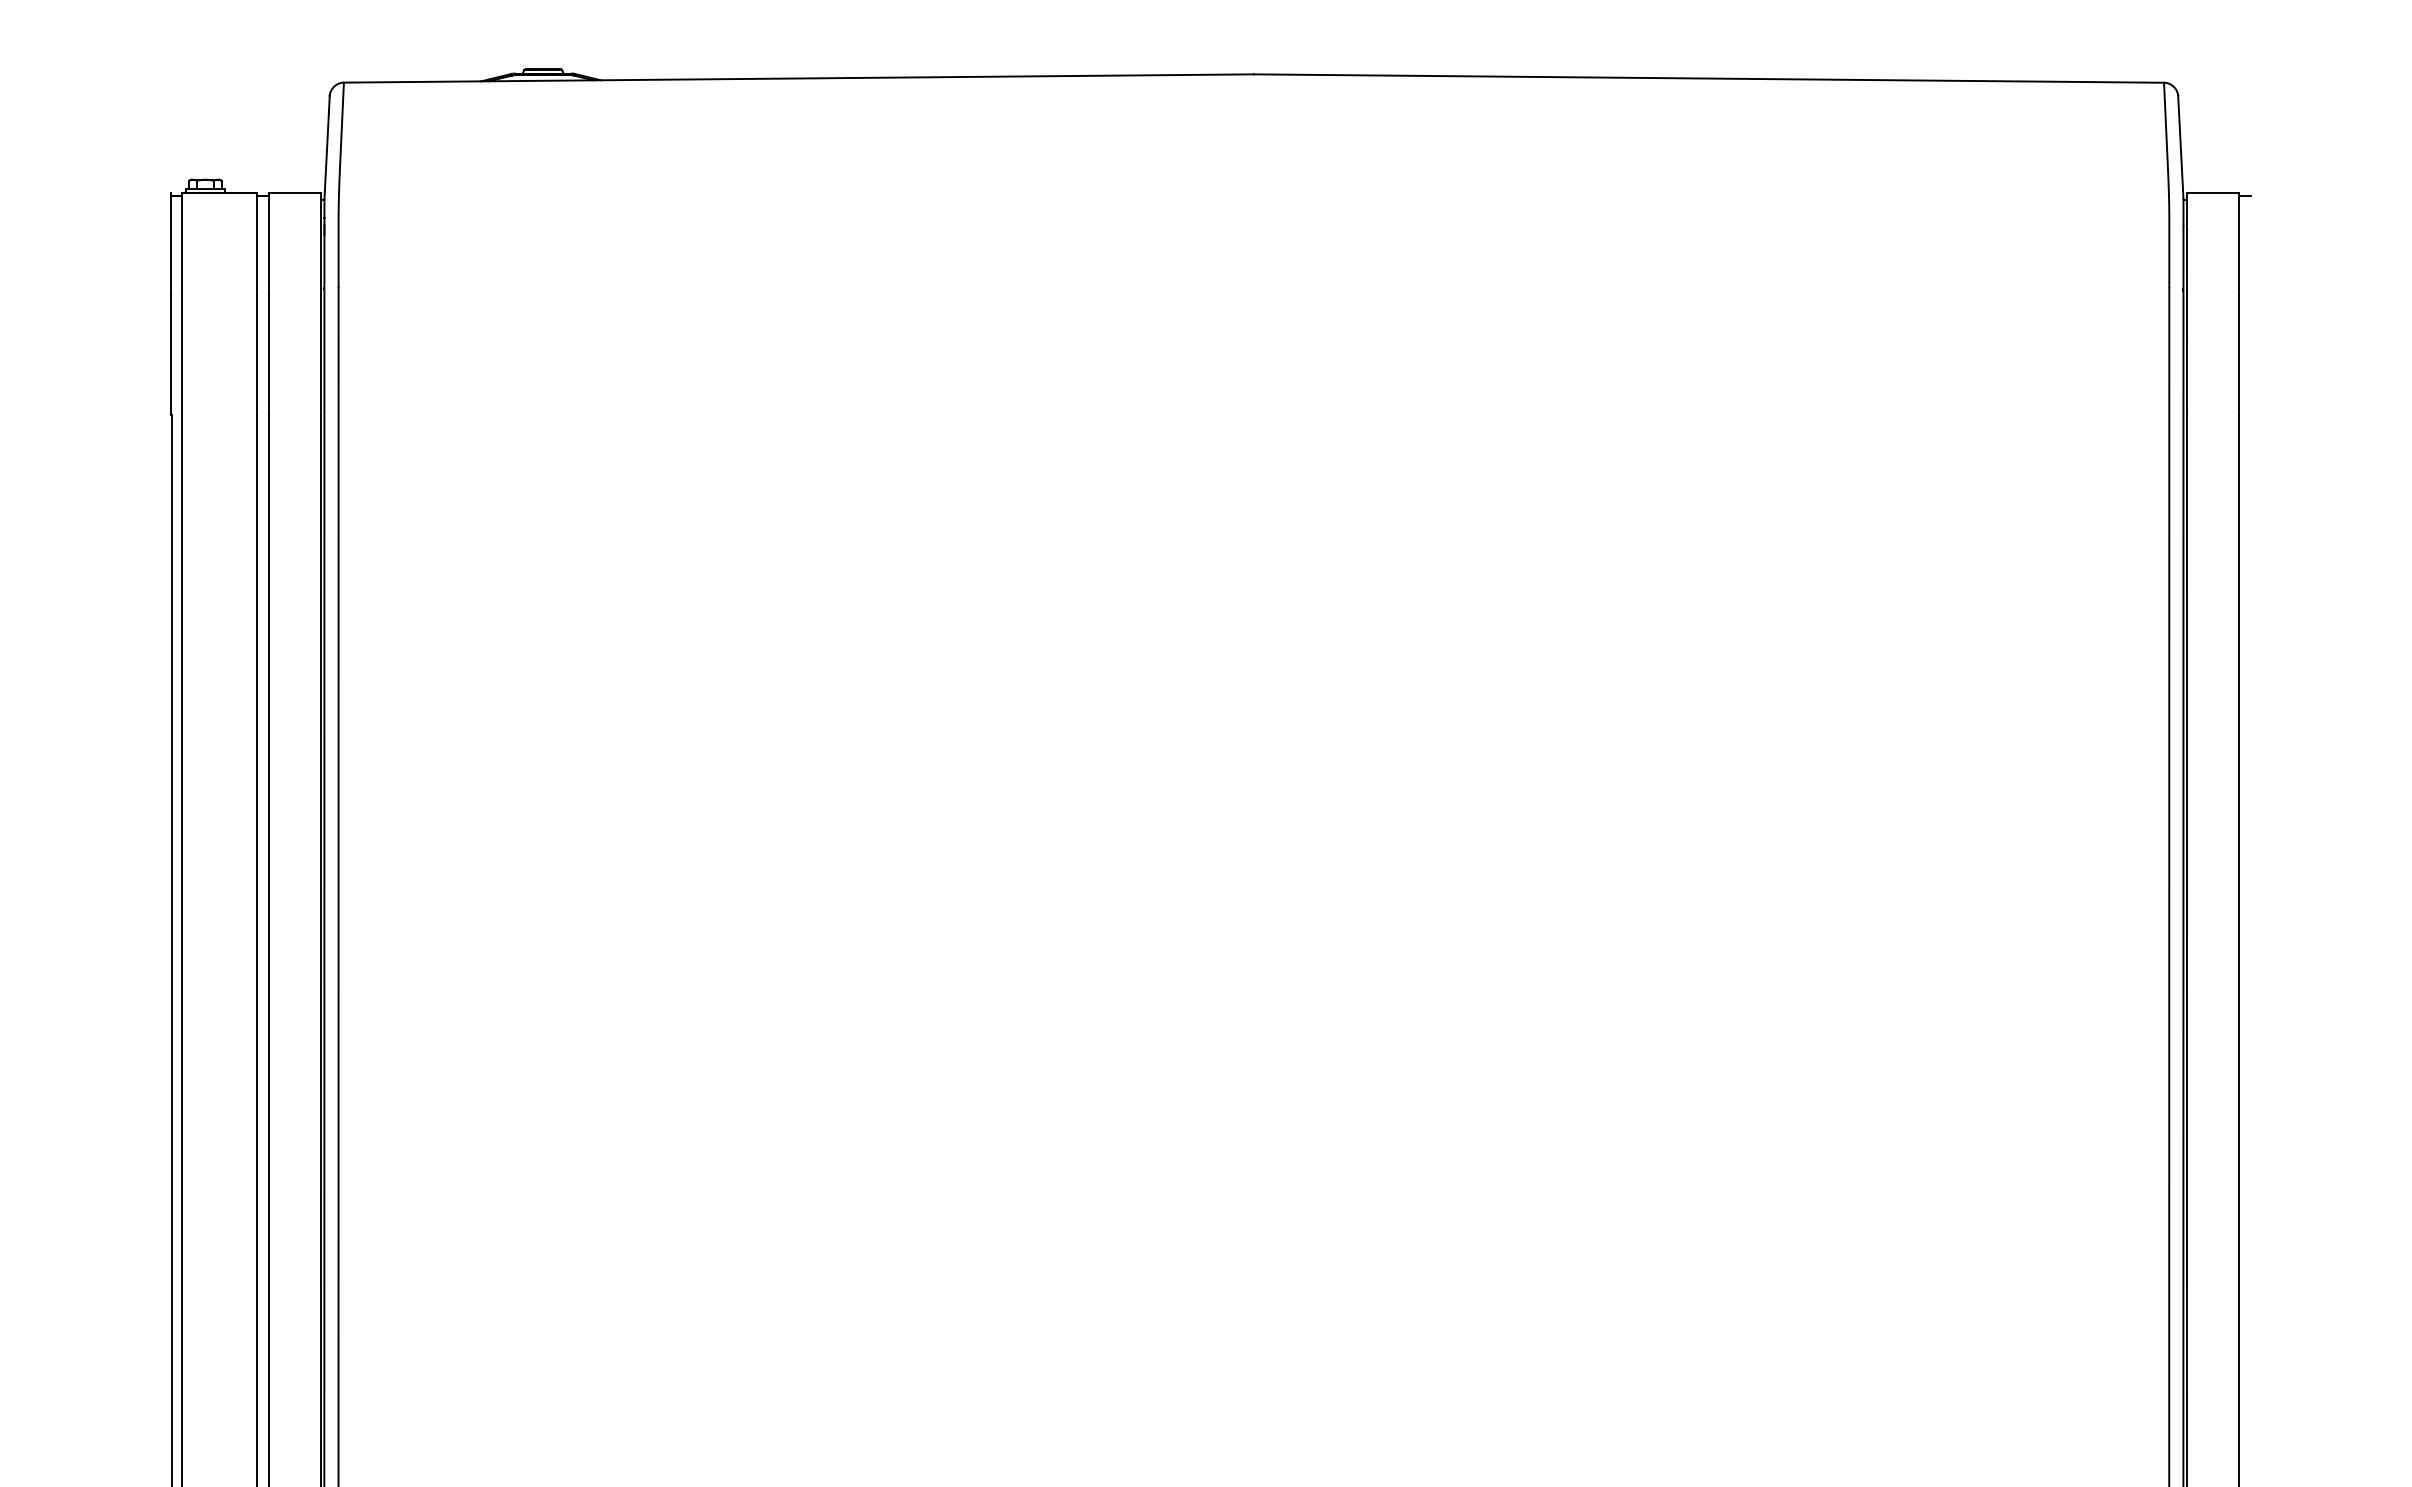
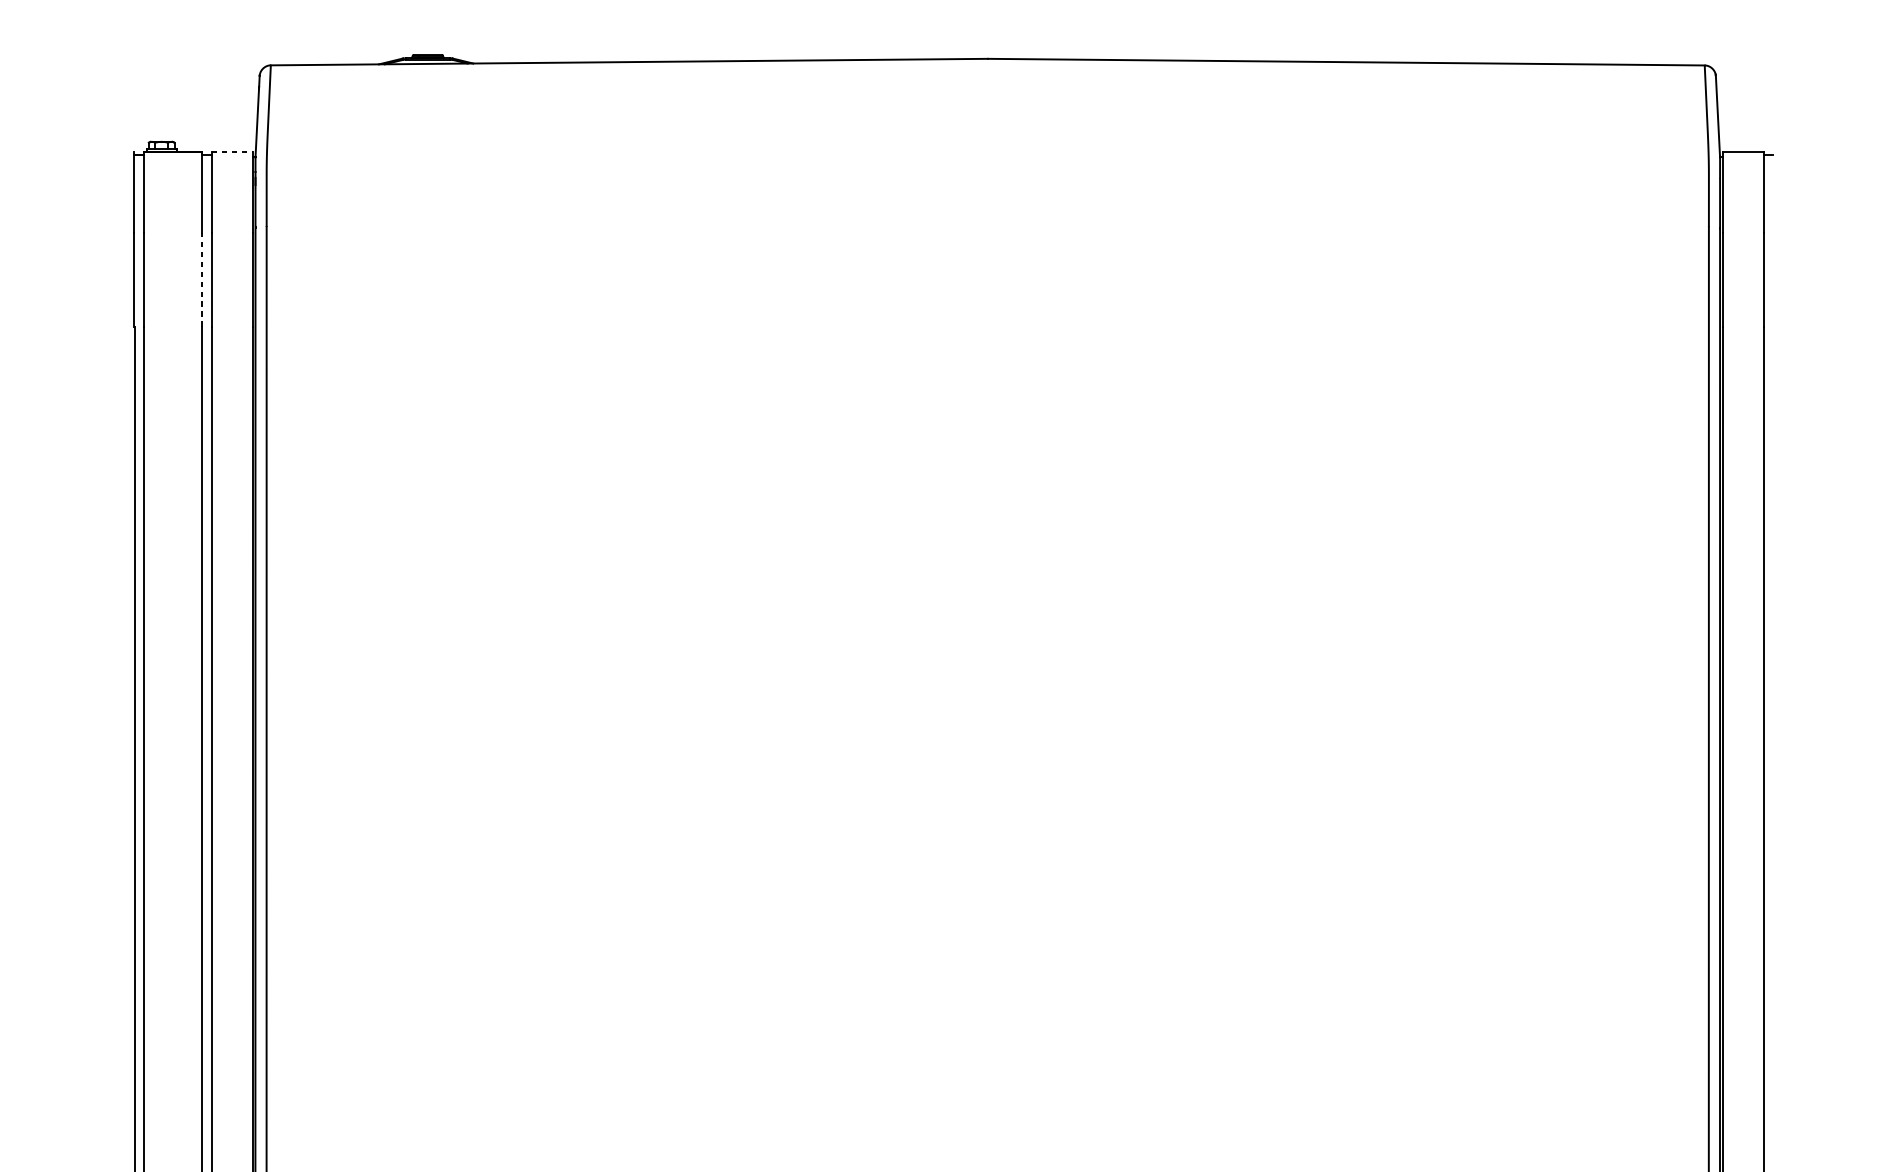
line: (295, 192) -> (232, 151), solid -> dashed
line: (256, 354) -> (201, 279), solid -> dashed

